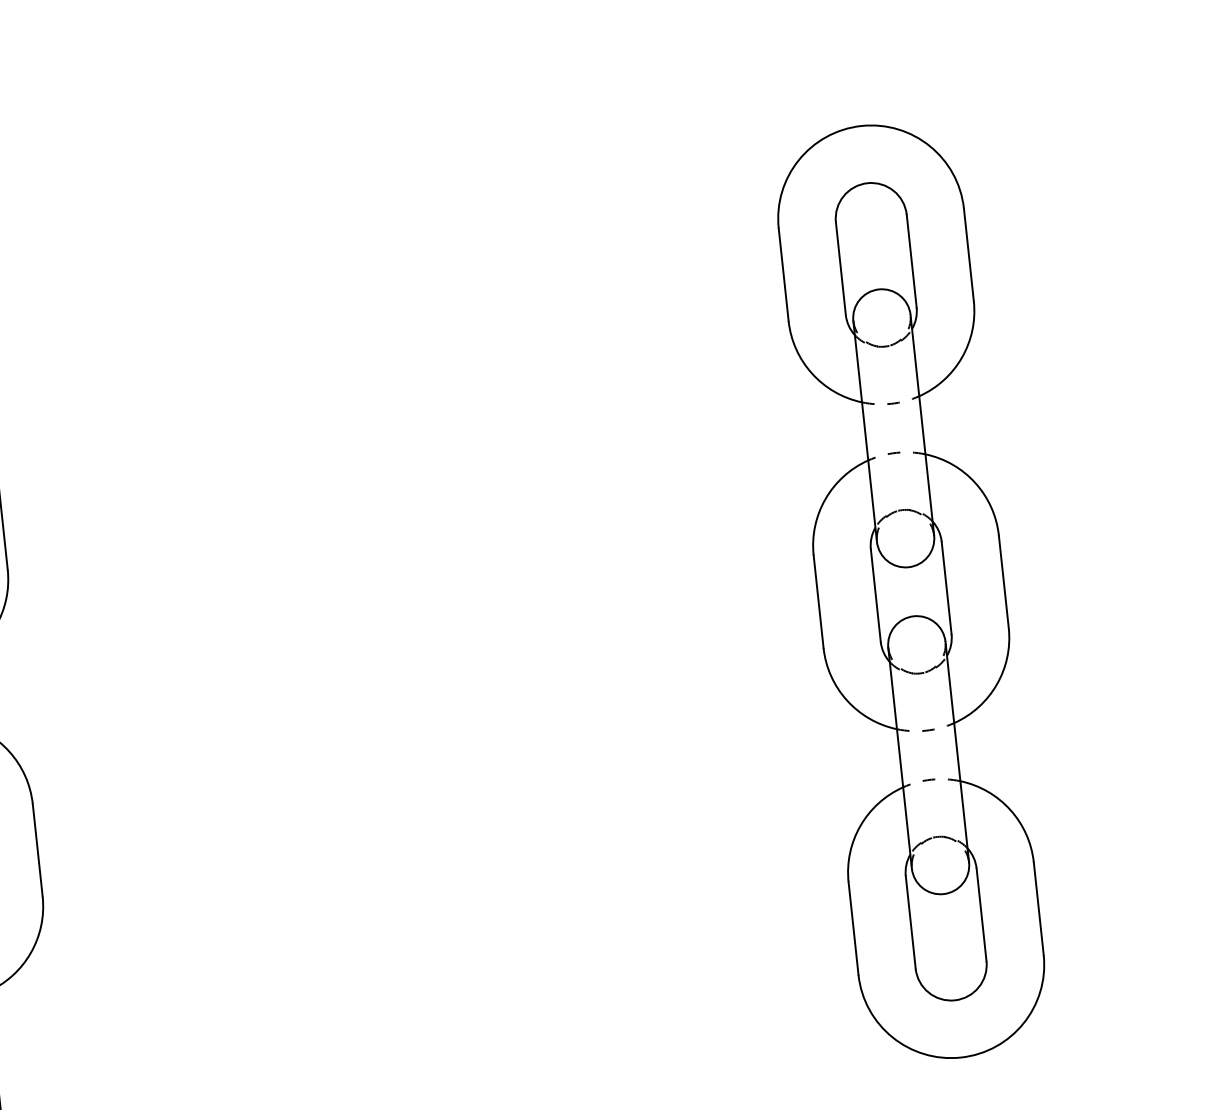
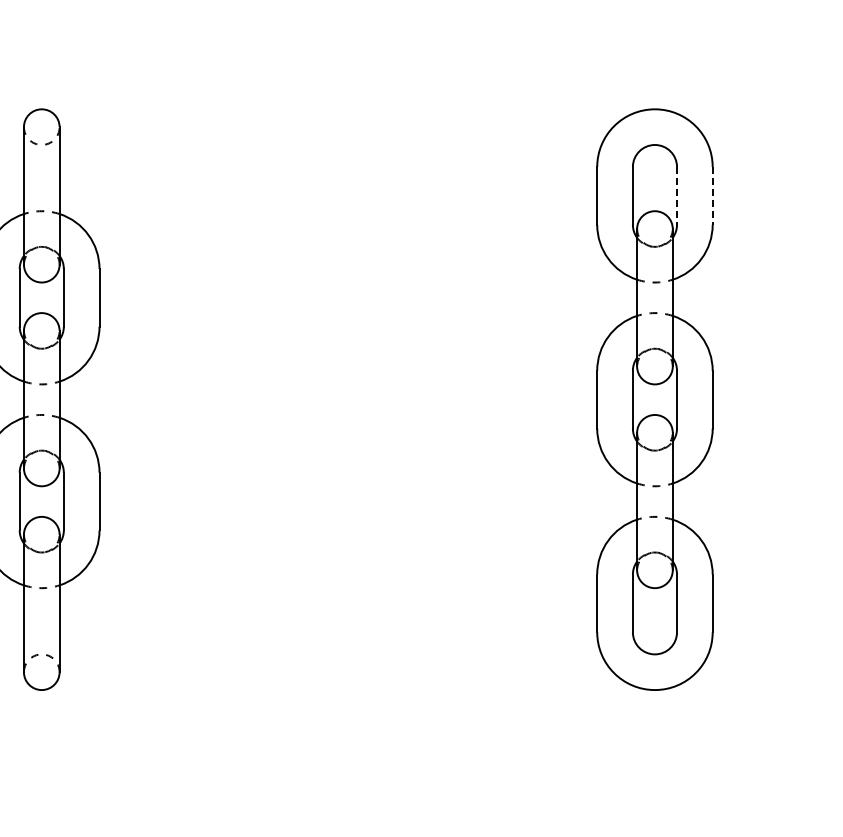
line: (968, 254) -> (712, 195), solid -> dashed
line: (912, 260) -> (677, 195), solid -> dashed

